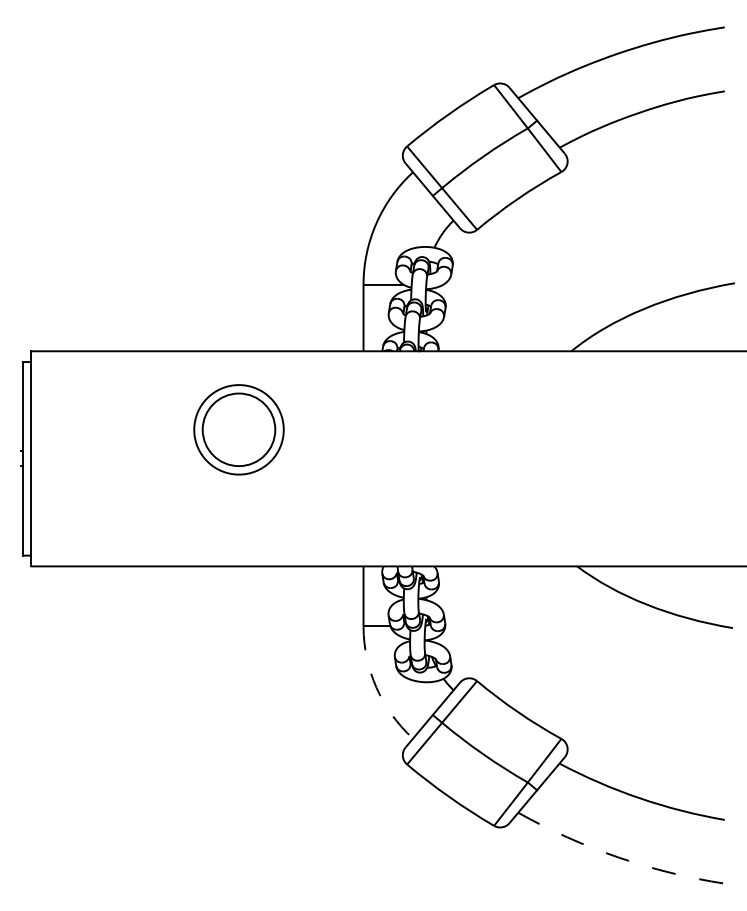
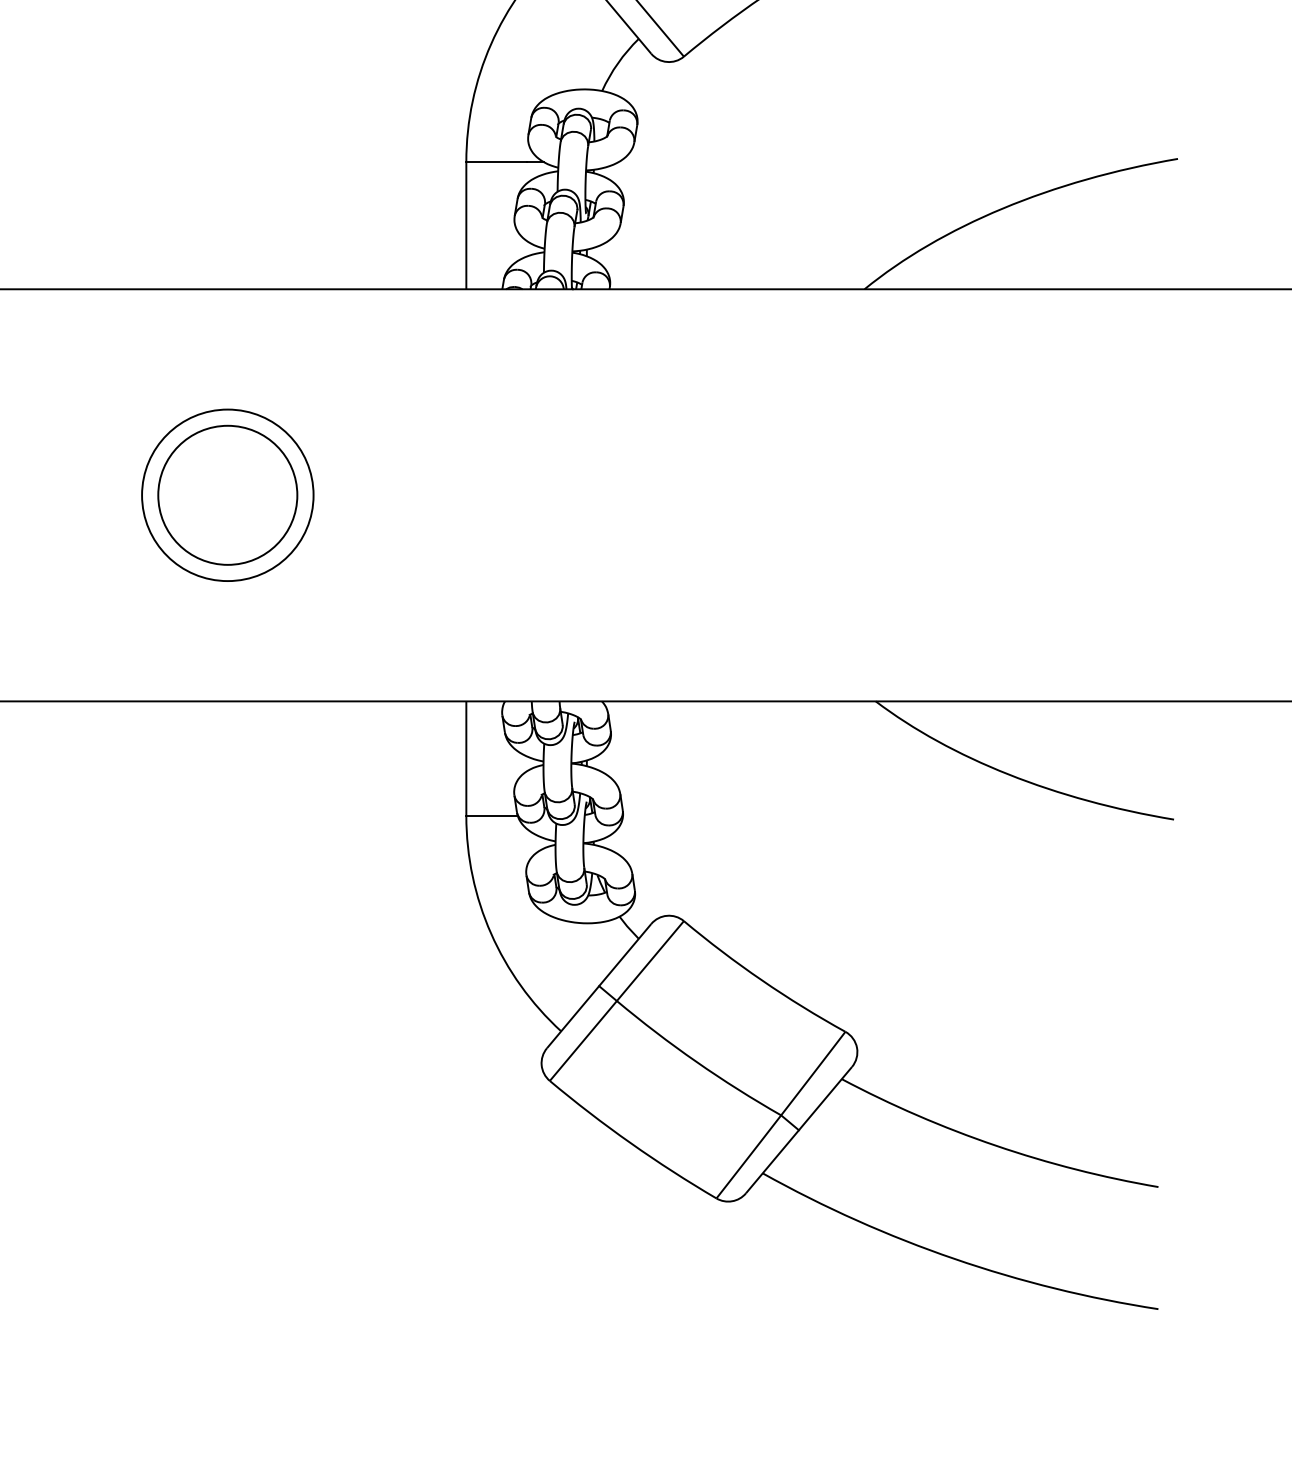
part: (238, 429) -> (226, 494), moved
arc: (376, 687) -> (491, 933), dashed -> solid
arc: (618, 857) -> (954, 1259), dashed -> solid

